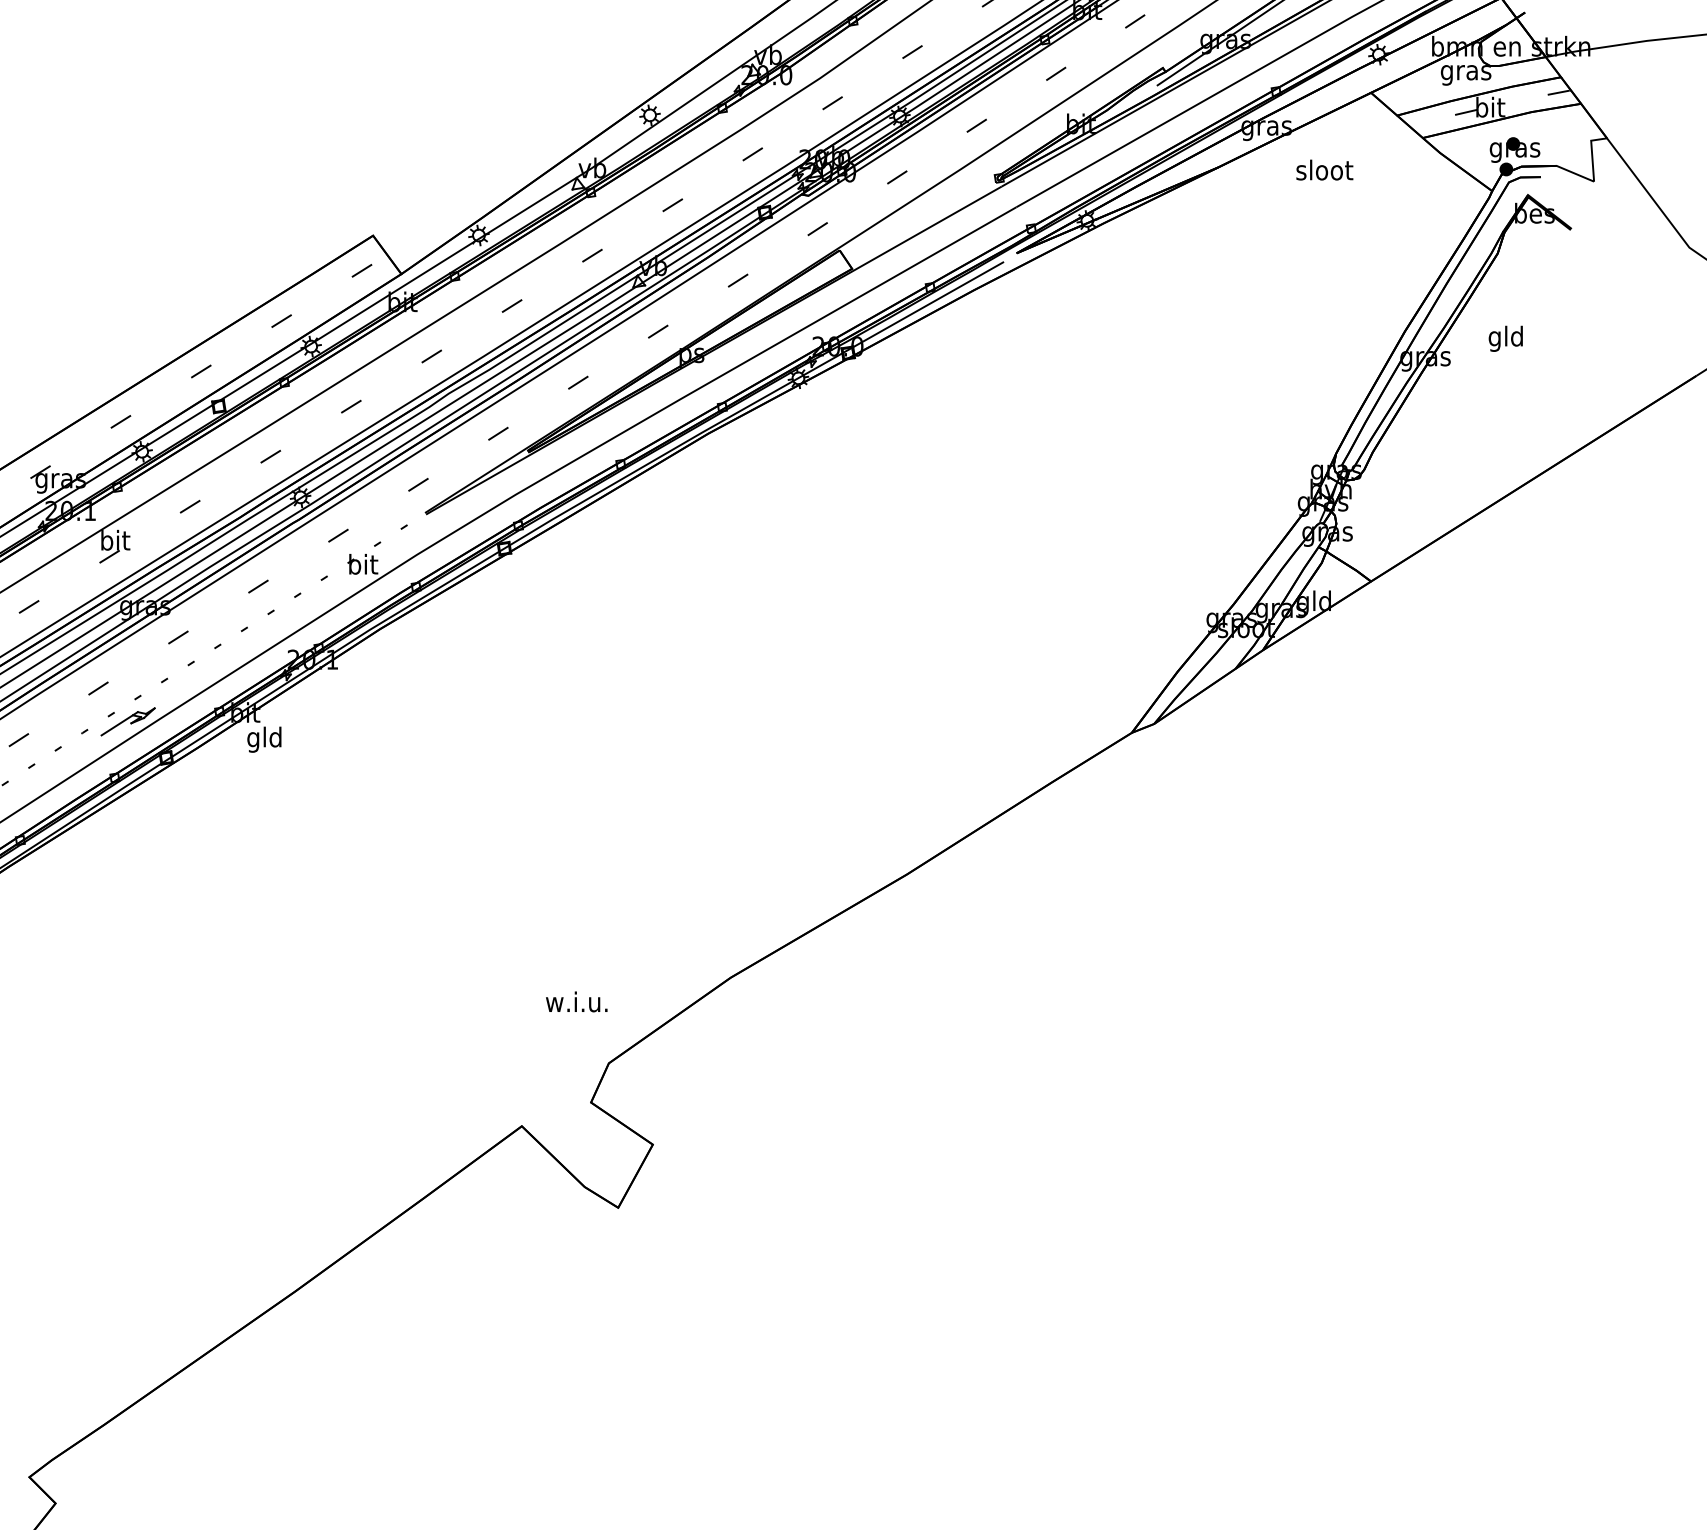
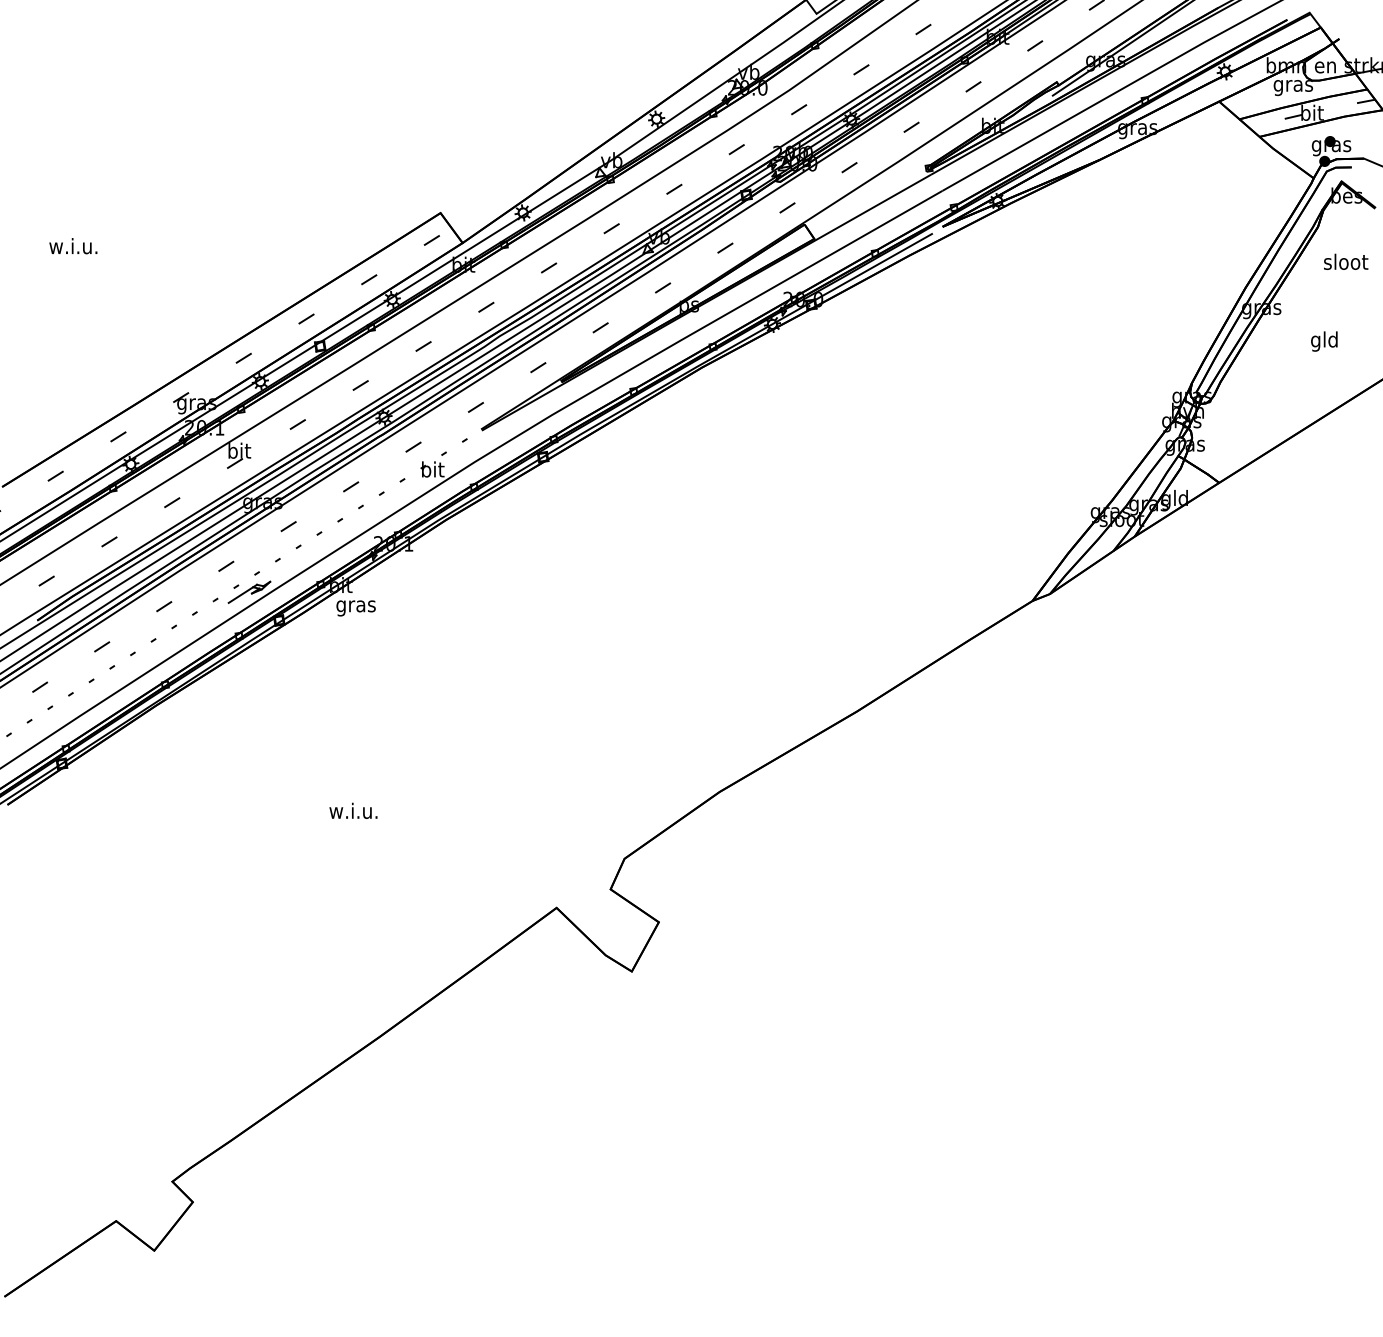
text: (1325, 169) -> (1346, 261), moved
text: (1506, 338) -> (1324, 341), moved
text: (264, 739) -> (355, 606), gld -> gras
text: (576, 1001) -> (353, 810), moved

